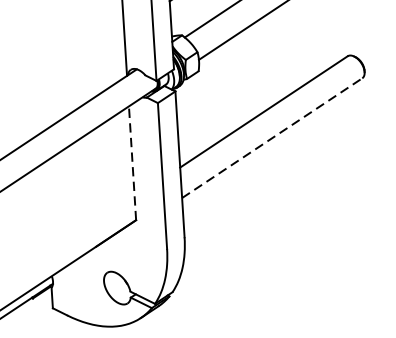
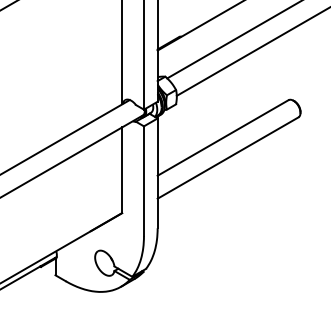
line: (272, 137) -> (228, 157), dashed -> solid
line: (133, 163) -> (122, 170), dashed -> solid

